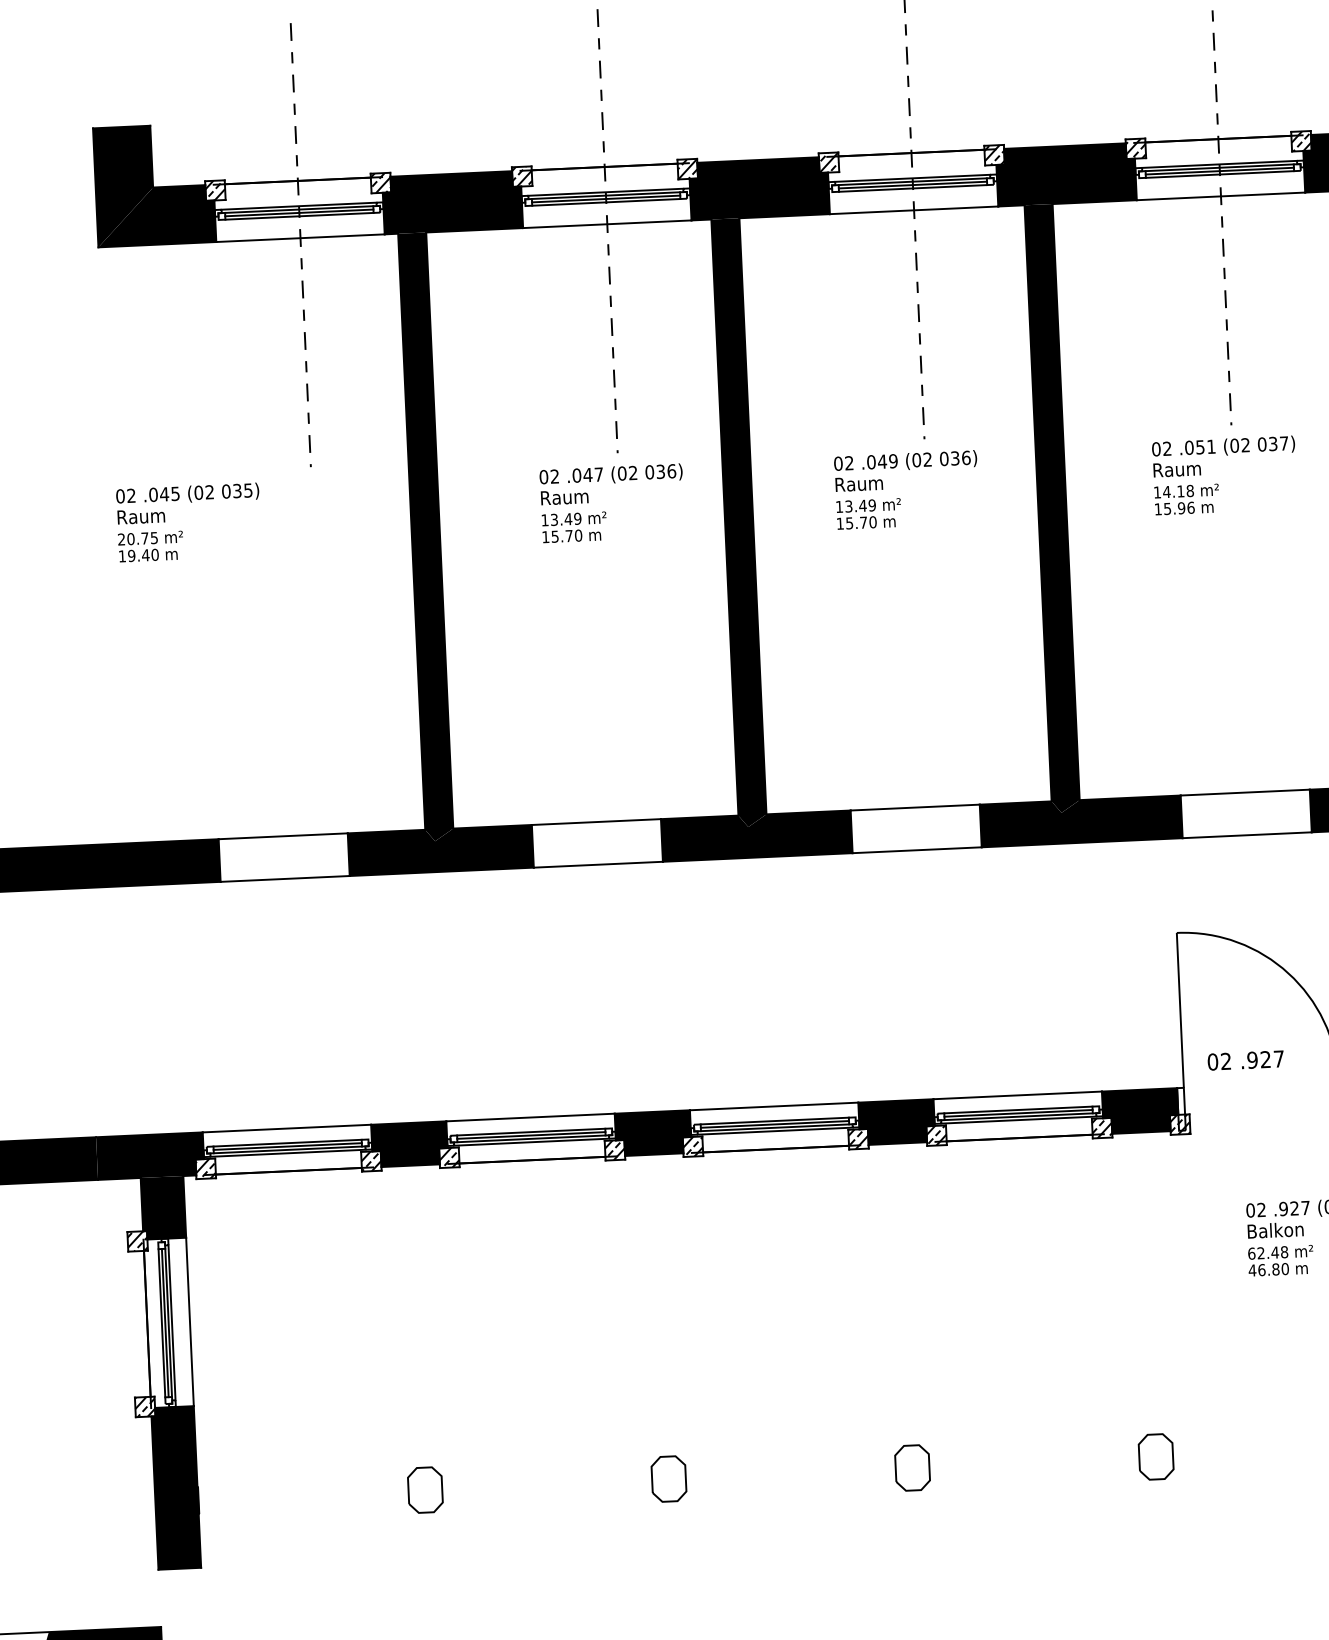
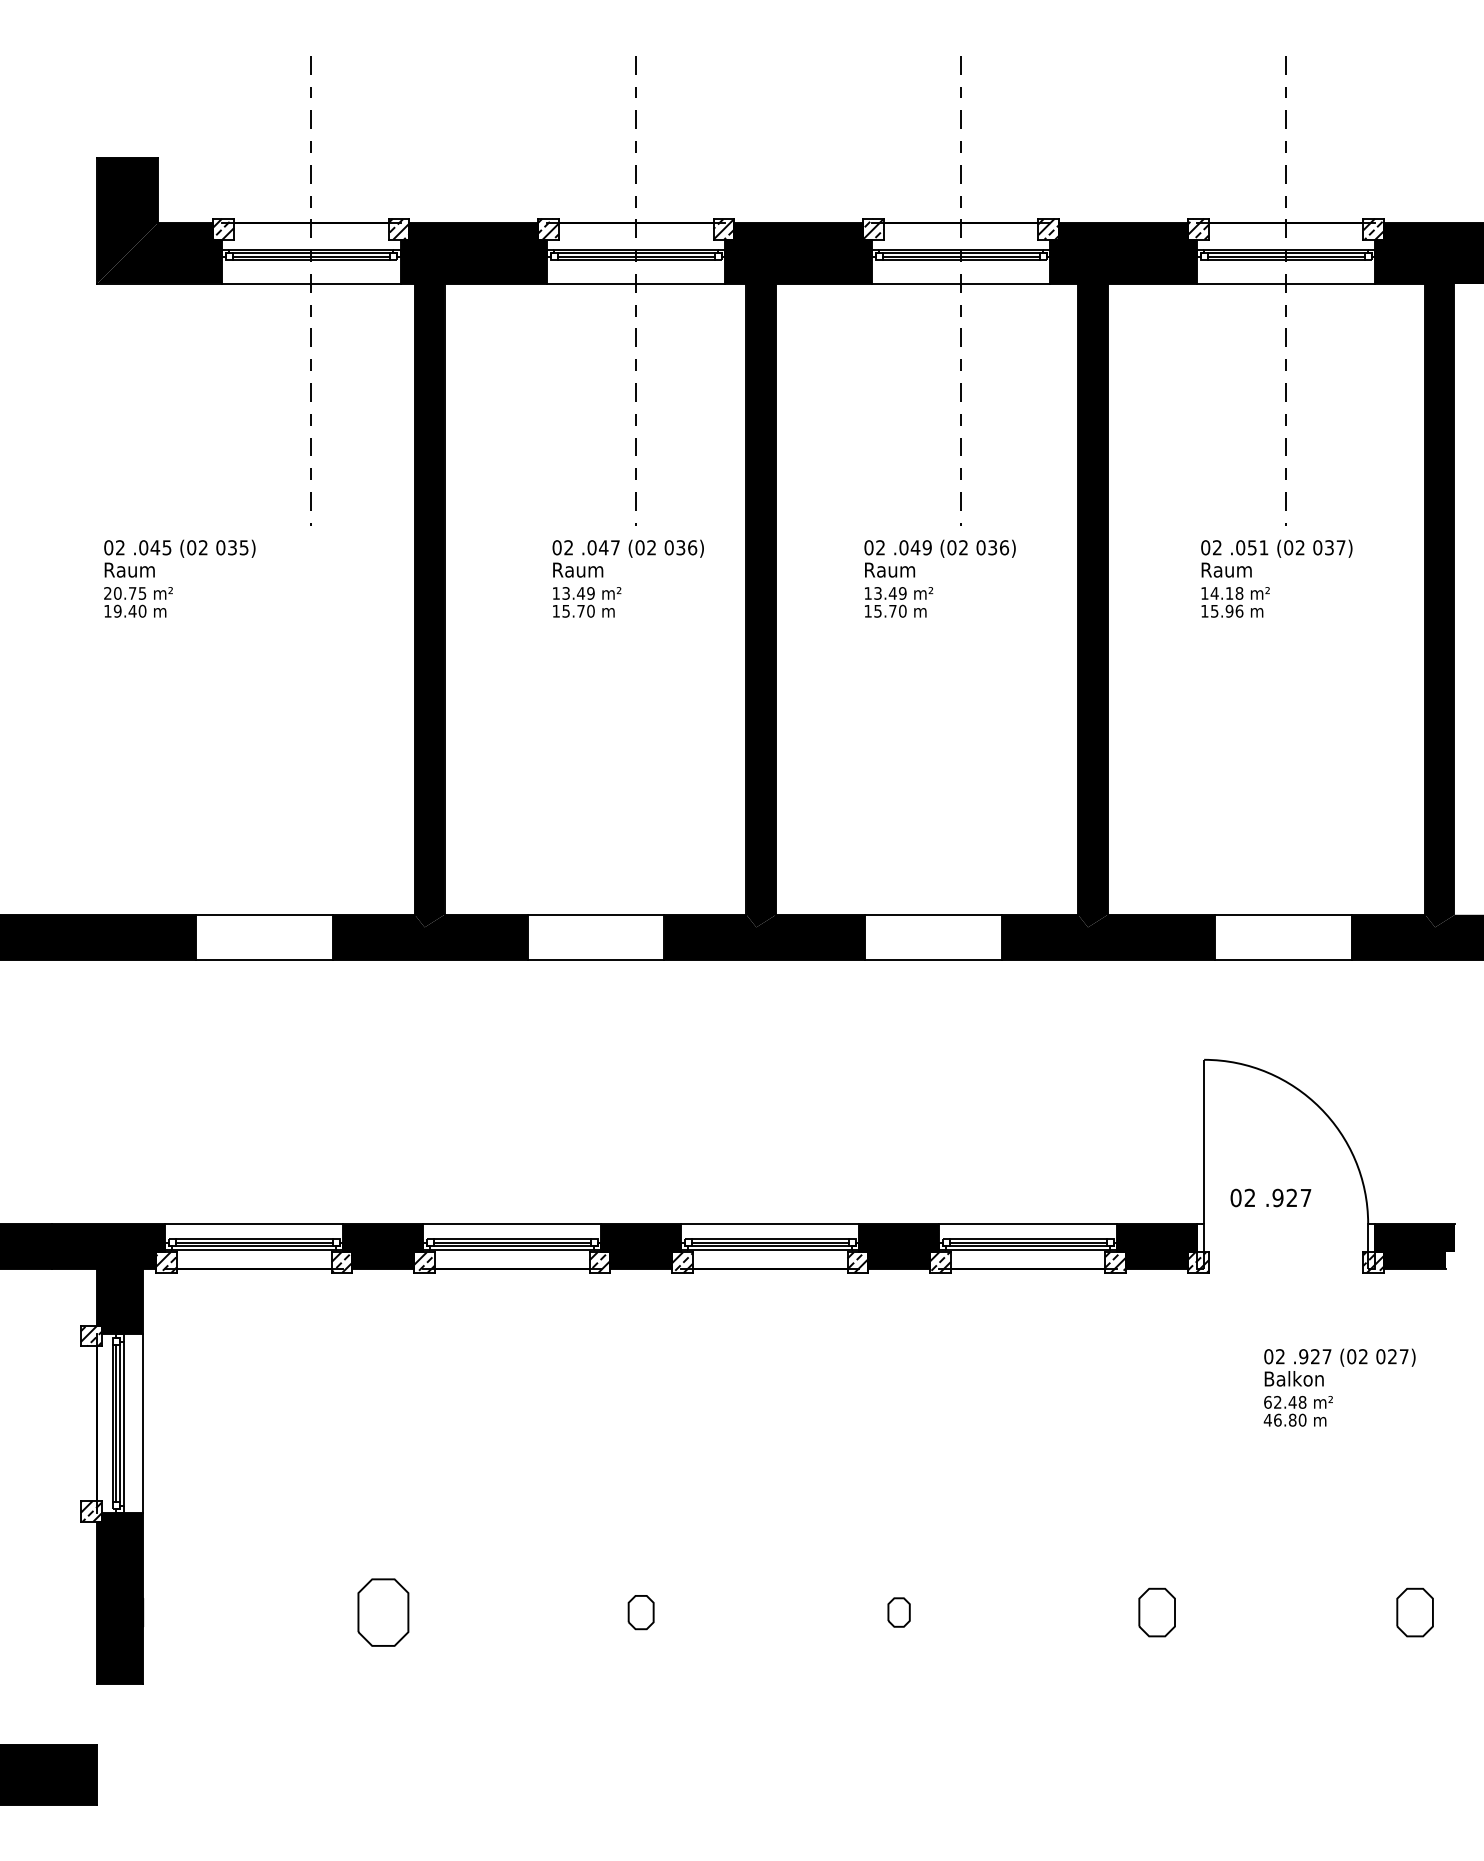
part: (911, 1467) -> (898, 1612), size x0.6
part: (668, 1479) -> (640, 1612), size x0.7
part: (424, 1490) -> (382, 1612), size x1.4

